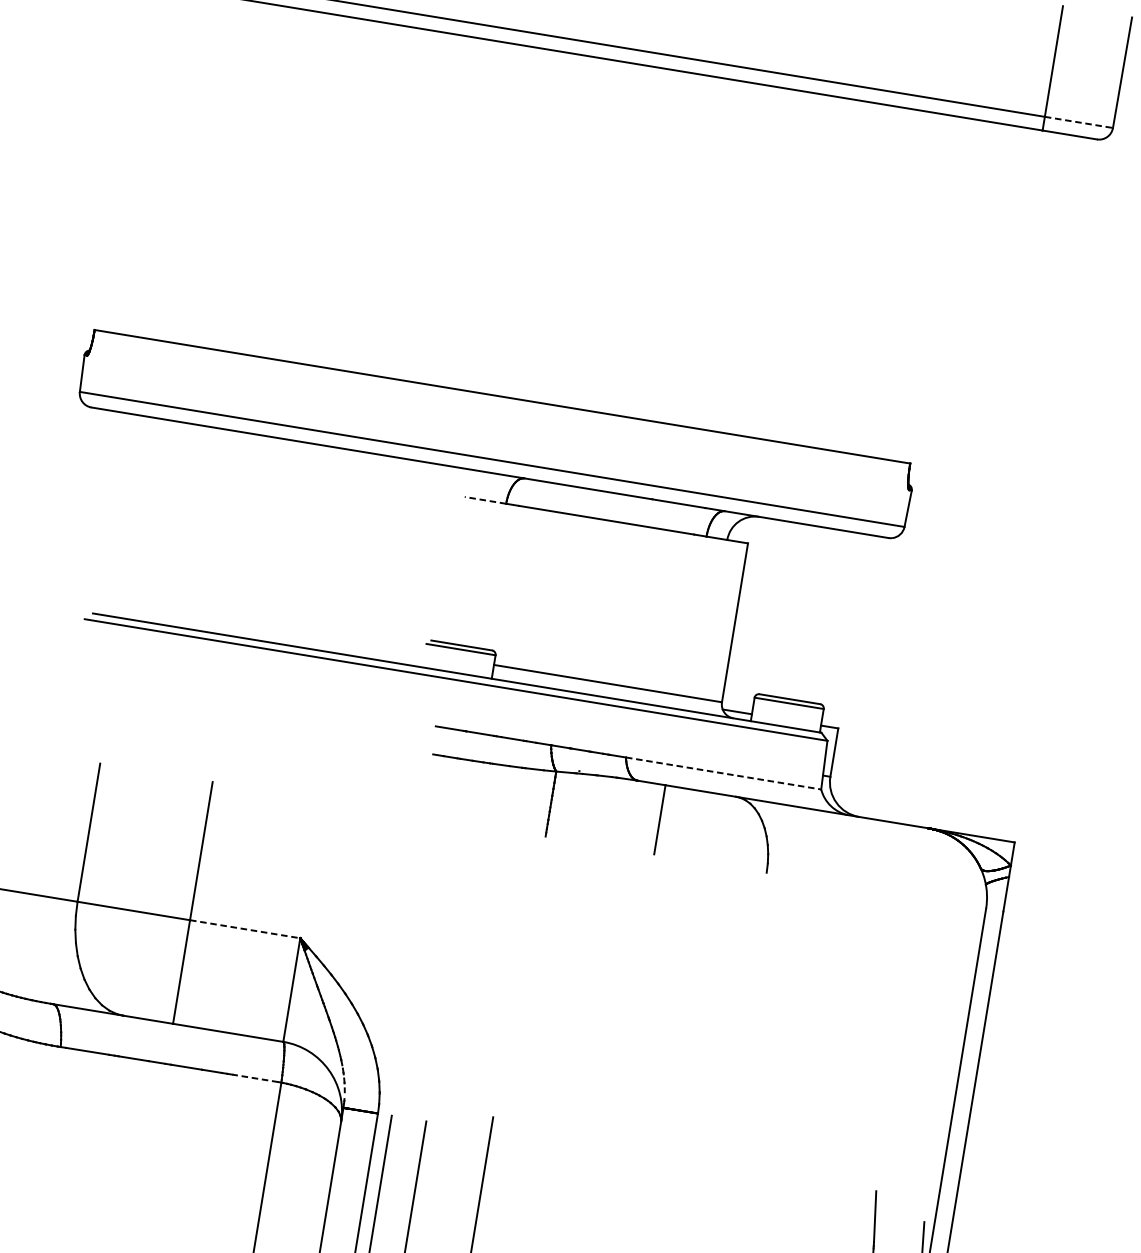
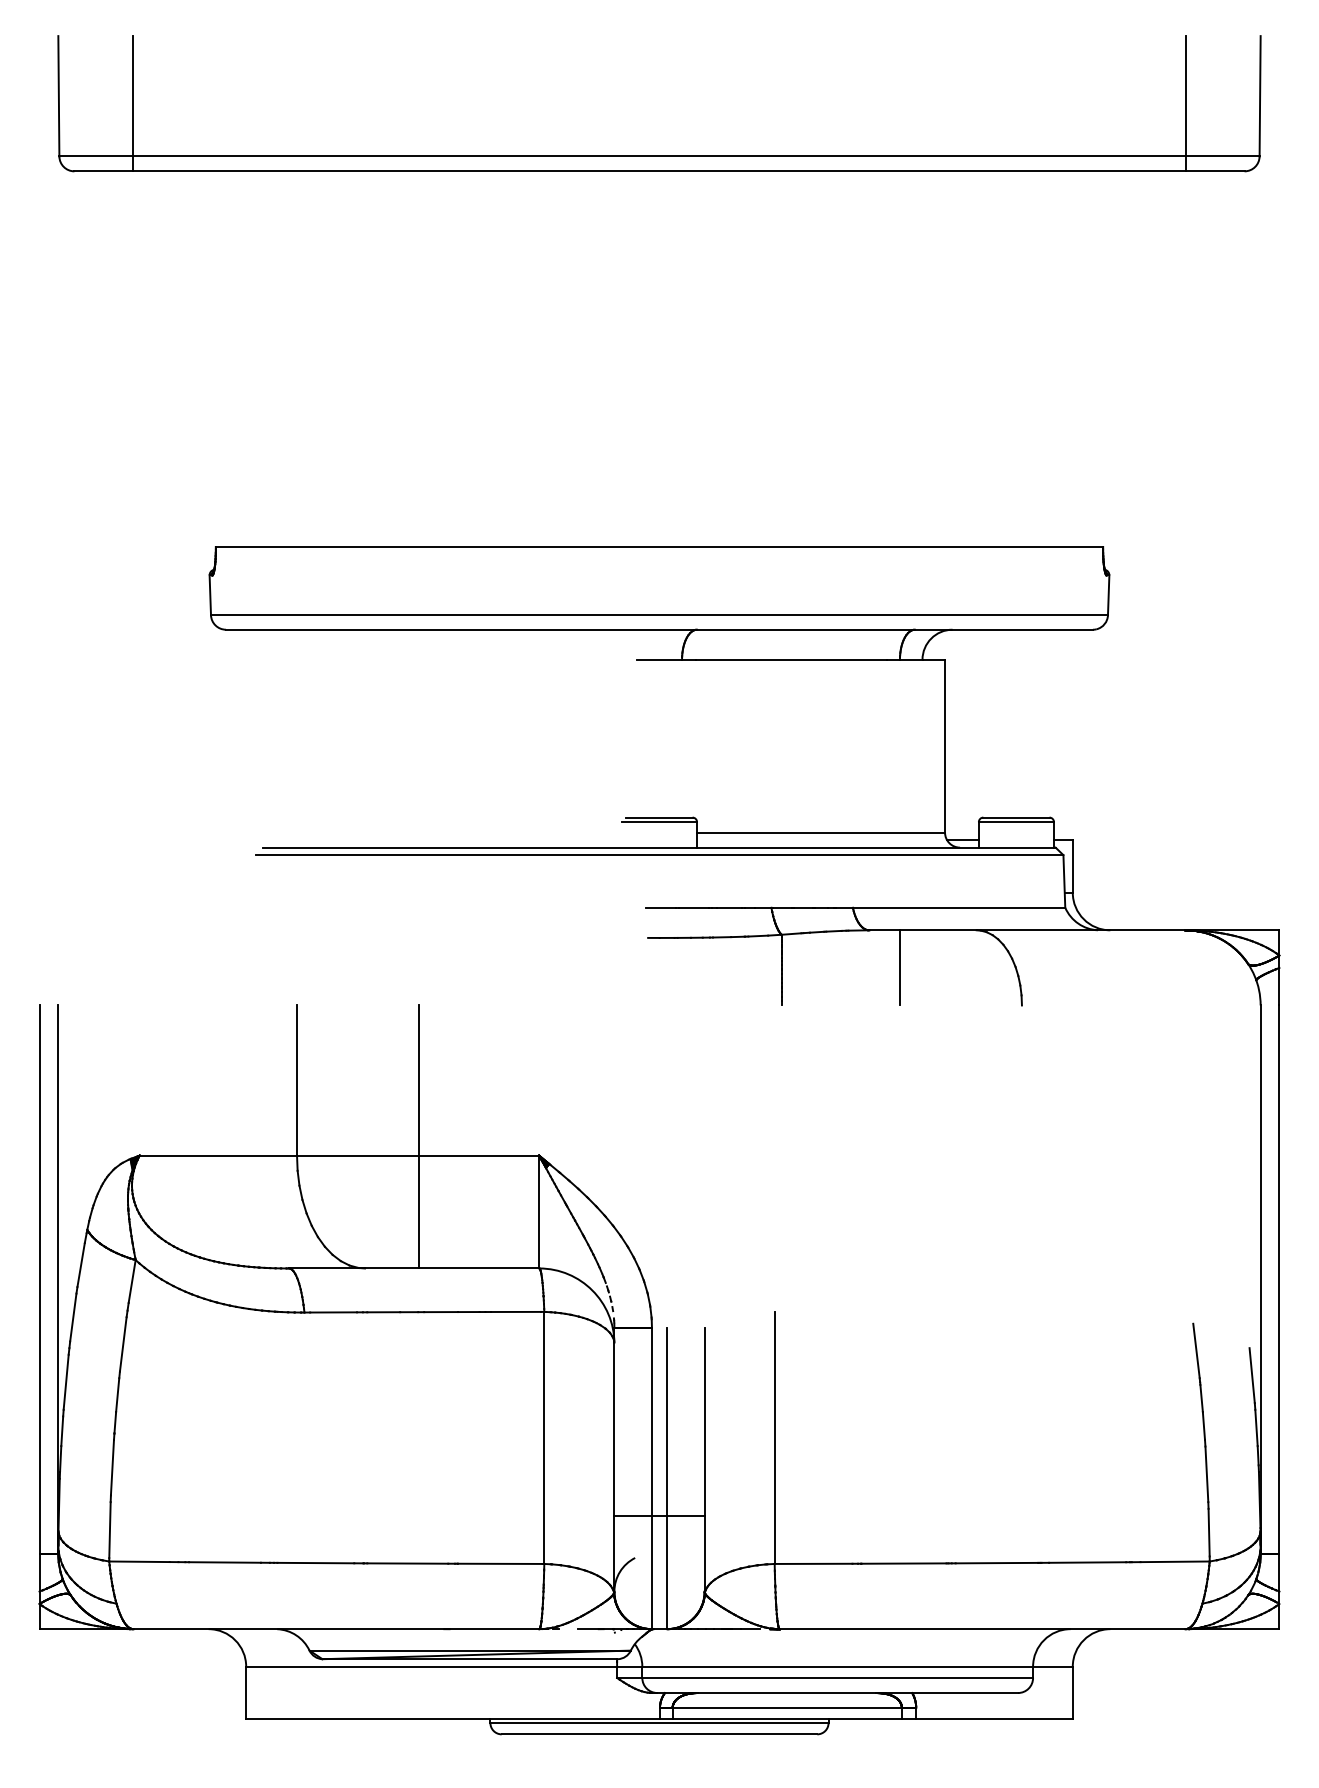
line: (1079, 122) -> (1223, 156), dashed -> solid
line: (485, 500) -> (659, 659), dashed -> solid
line: (724, 773) -> (959, 907), dashed -> solid
line: (245, 929) -> (479, 1155), dashed -> solid
line: (255, 1078) -> (516, 1311), dashed -> solid

